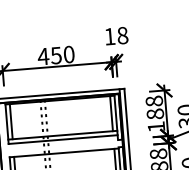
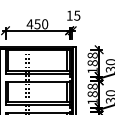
text: (123, 35) -> (77, 15), 18 -> 15

